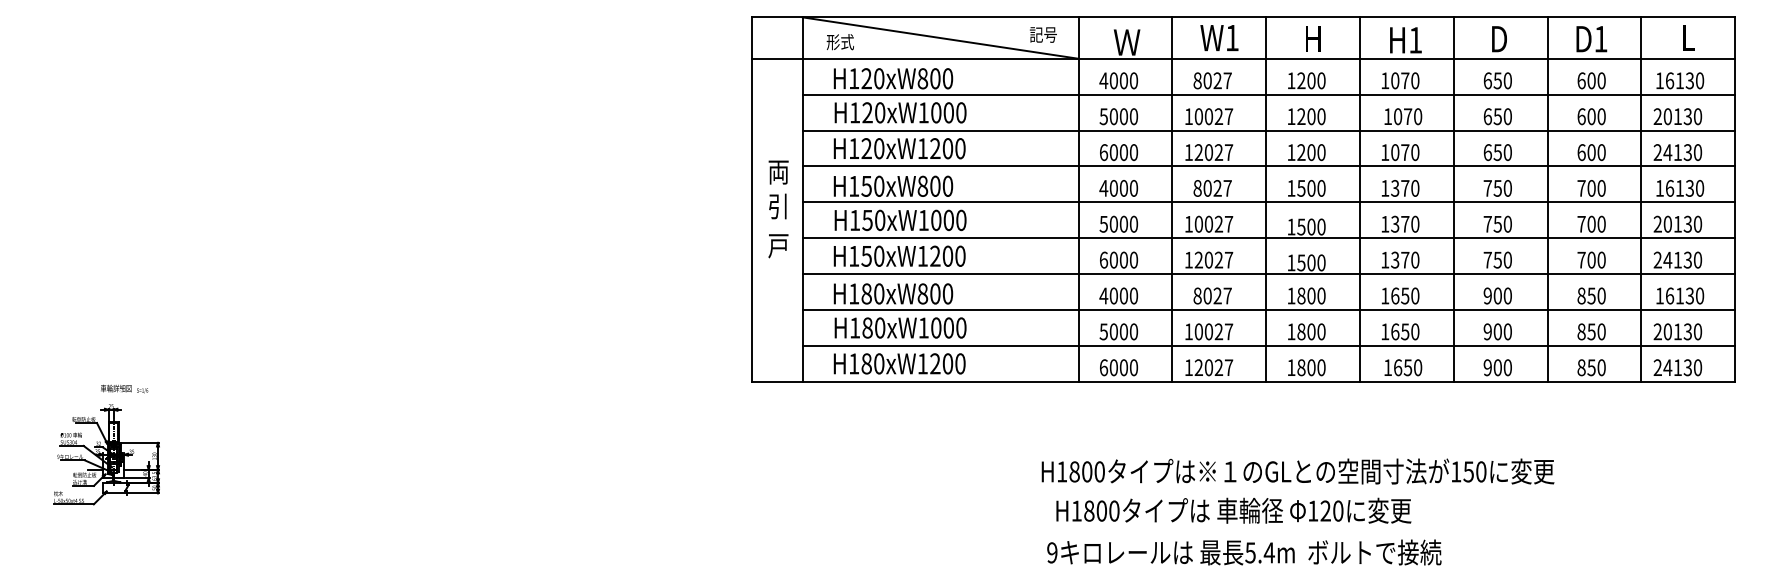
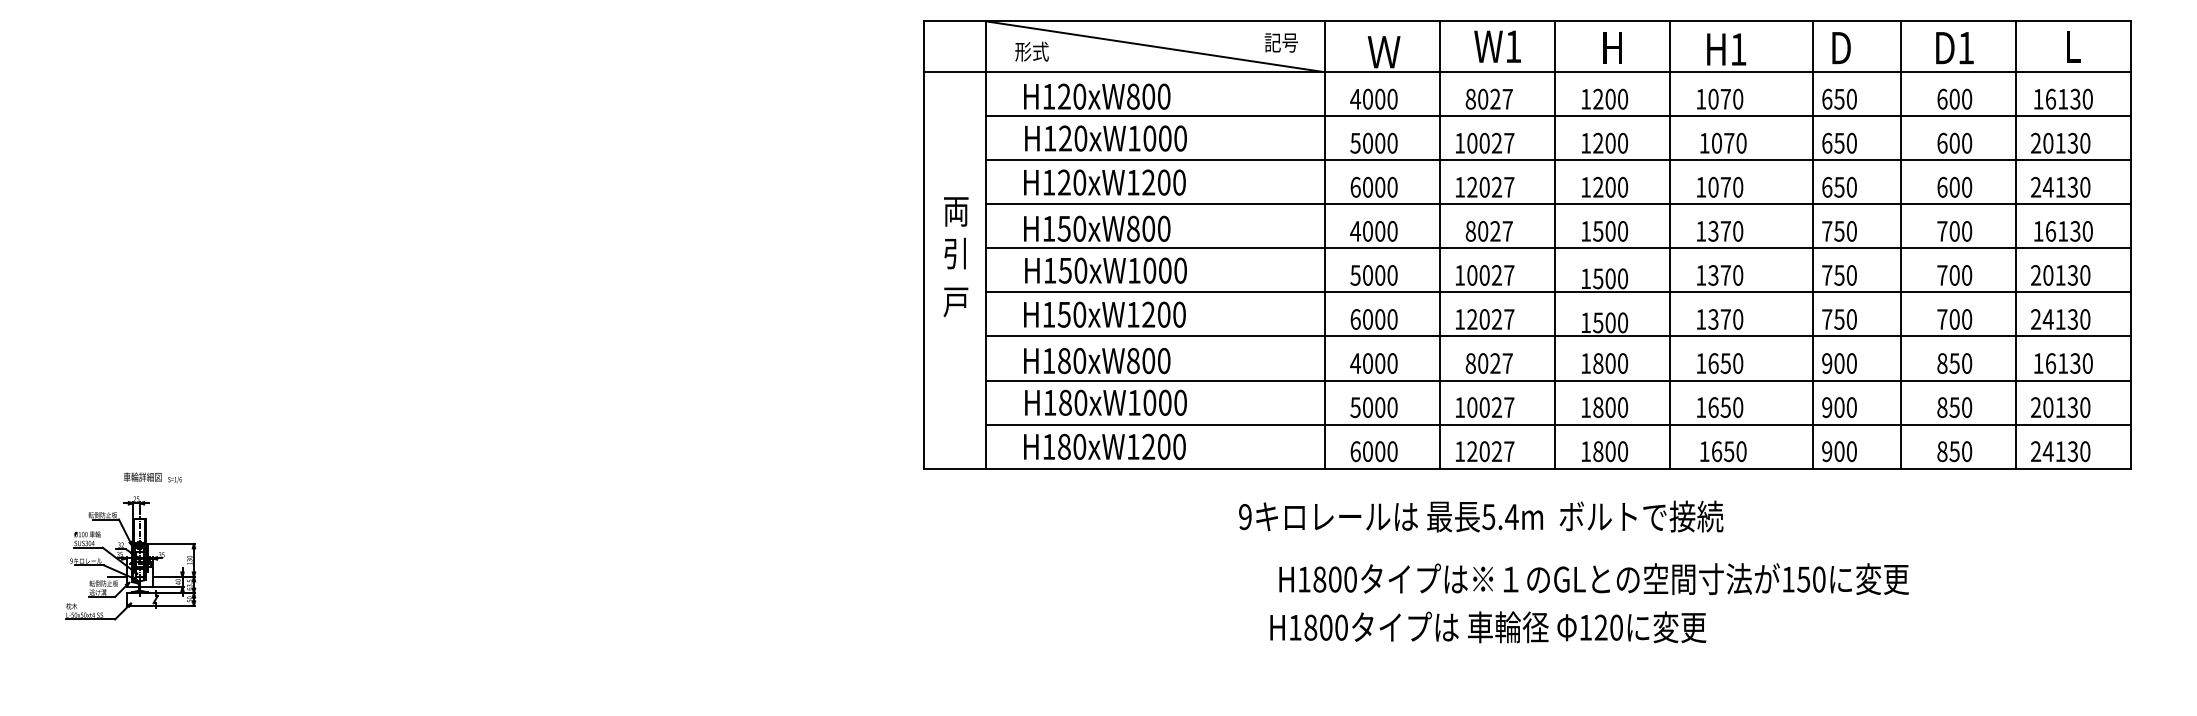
line: (1453, 199) -> (1812, 244), moved
text: (1234, 510) -> (1488, 627), moved
text: (1244, 552) -> (1481, 516), moved

